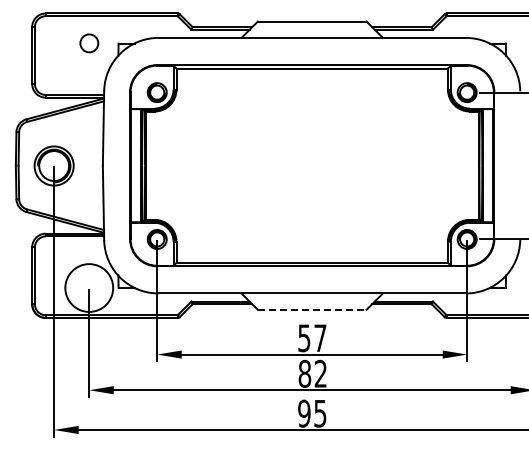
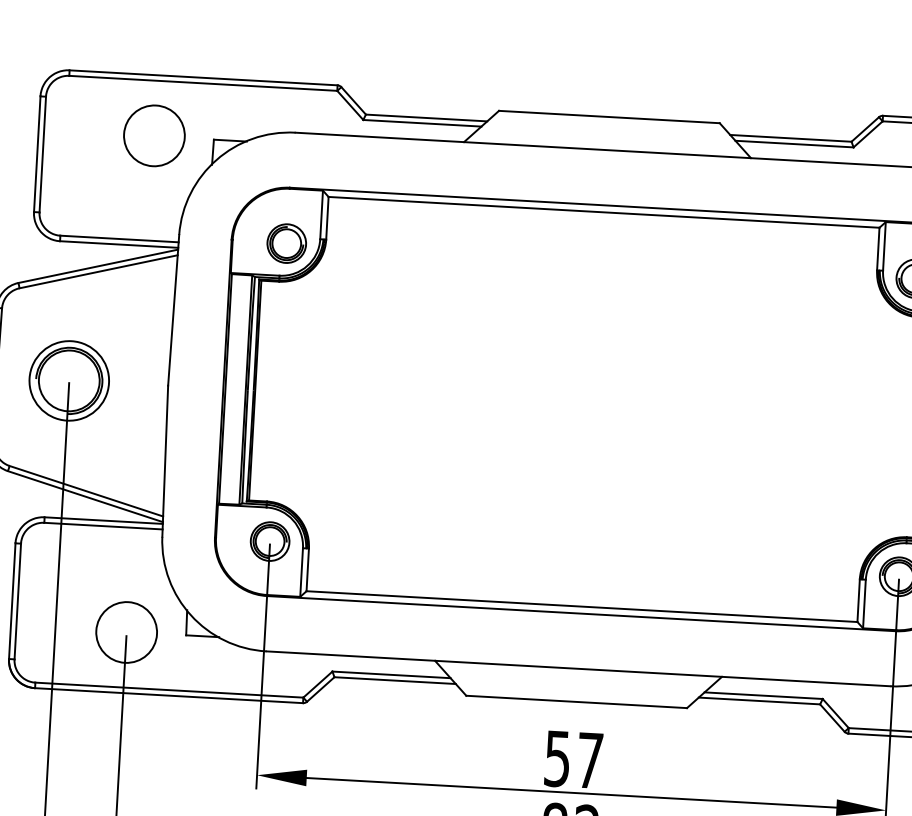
circle: (89, 43) -> (154, 136), size x1.67
circle: (89, 287) -> (127, 631), size x0.62
line: (312, 309) -> (577, 701), dashed -> solid

